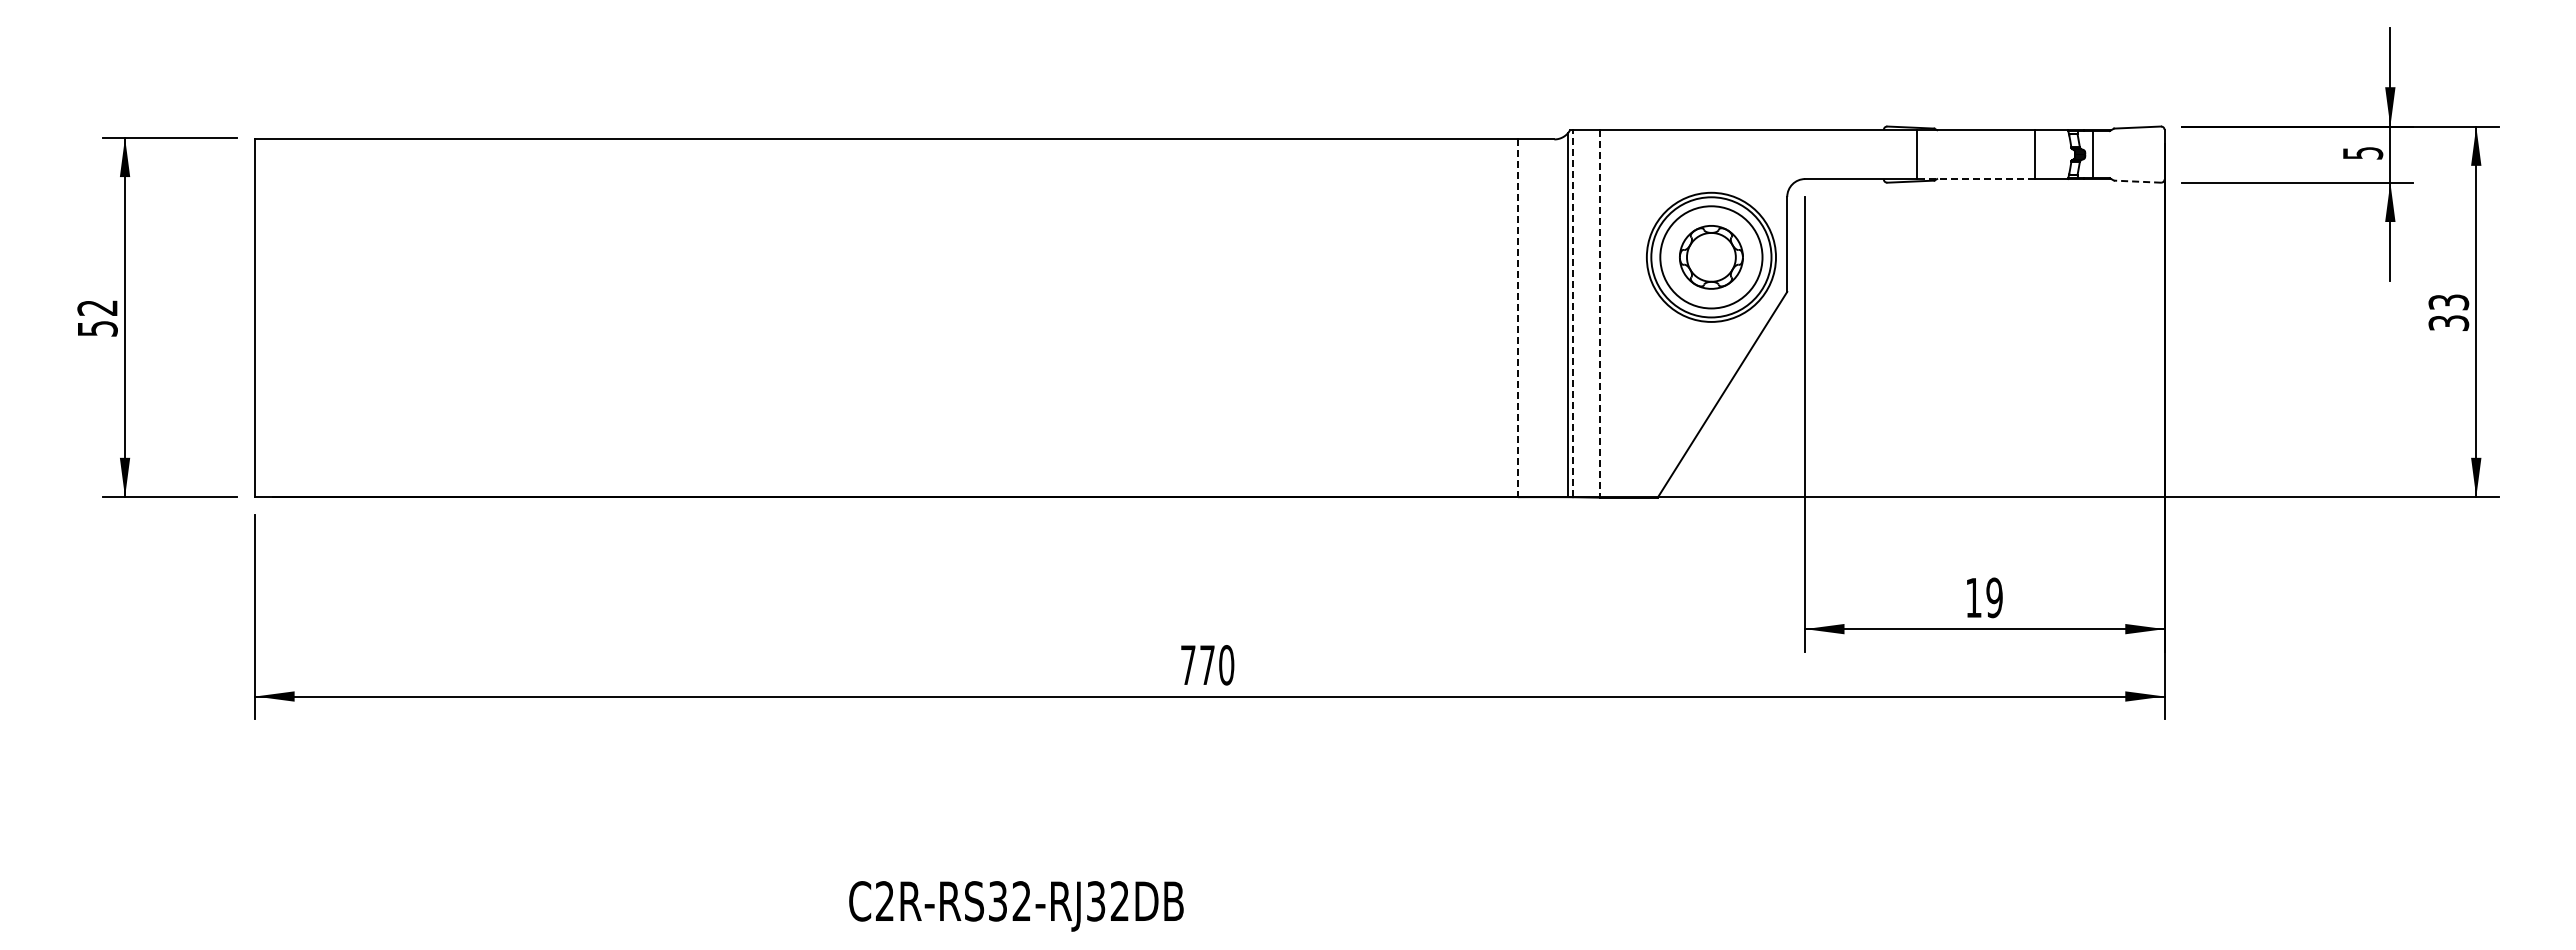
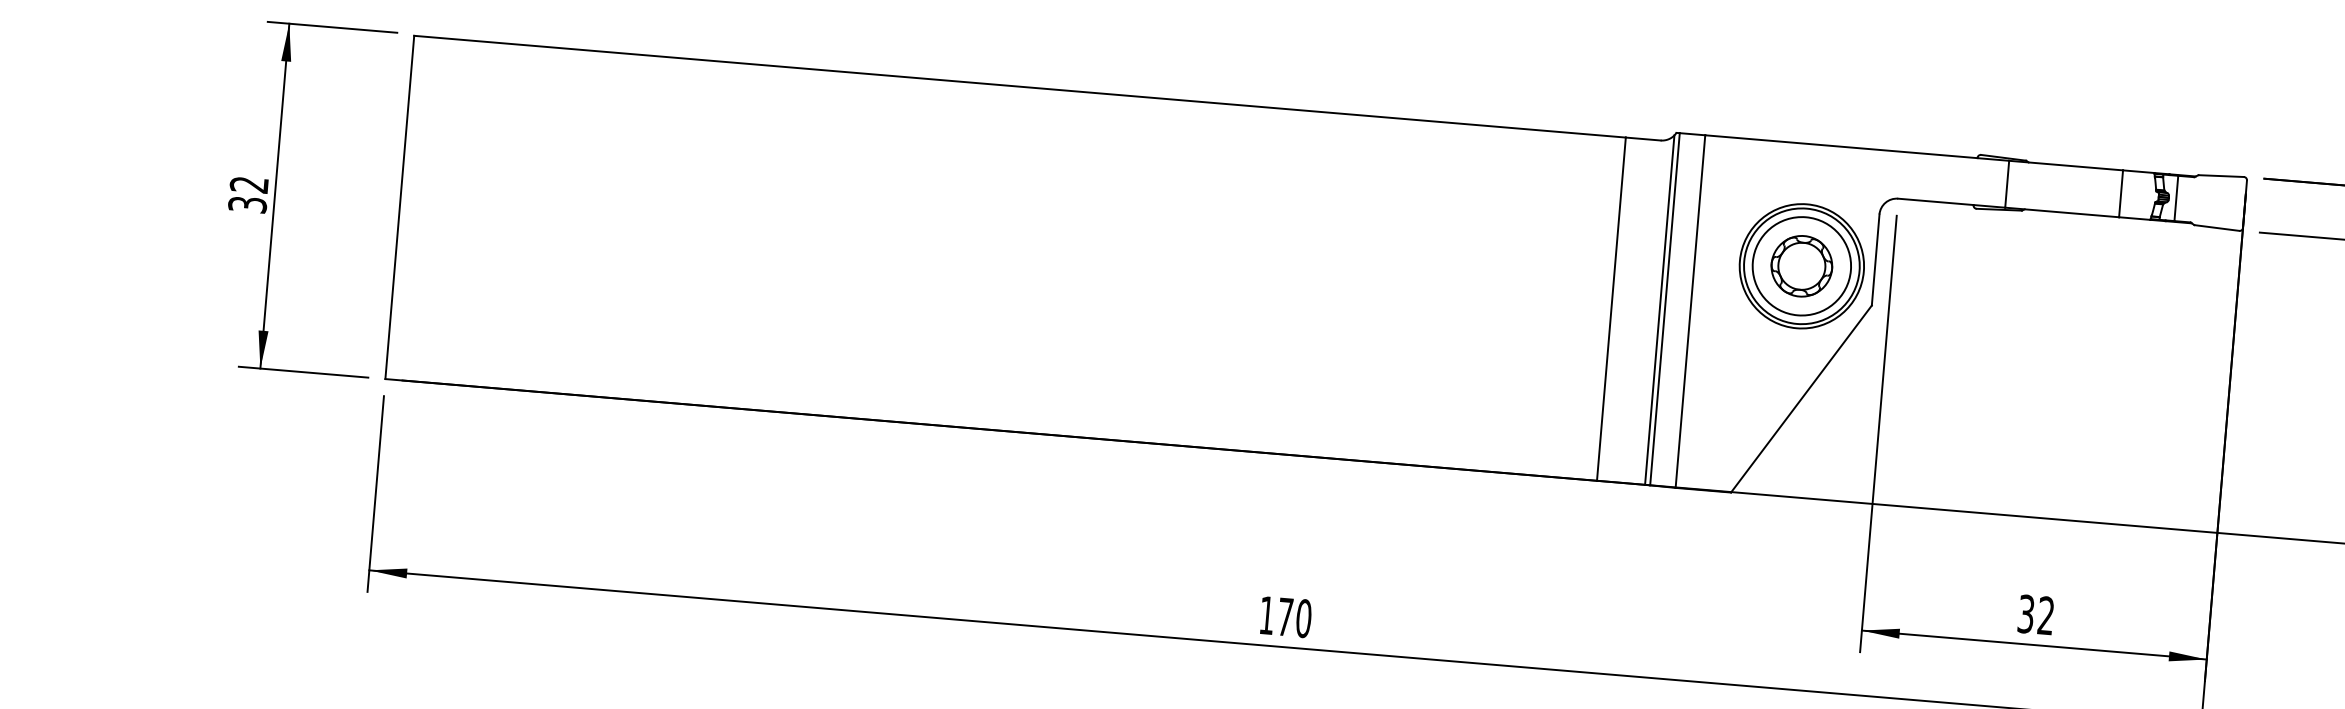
line: (1975, 179) -> (2061, 212), dashed -> solid
line: (2137, 181) -> (2216, 227), dashed -> solid
line: (1573, 313) -> (1665, 309), dashed -> solid
line: (1600, 313) -> (1690, 311), dashed -> solid
line: (1518, 318) -> (1611, 309), dashed -> solid
text: (97, 328) -> (247, 204), 52 -> 32
text: (1984, 597) -> (2036, 614), 19 -> 32
text: (1188, 664) -> (1267, 614), 770 -> 170

